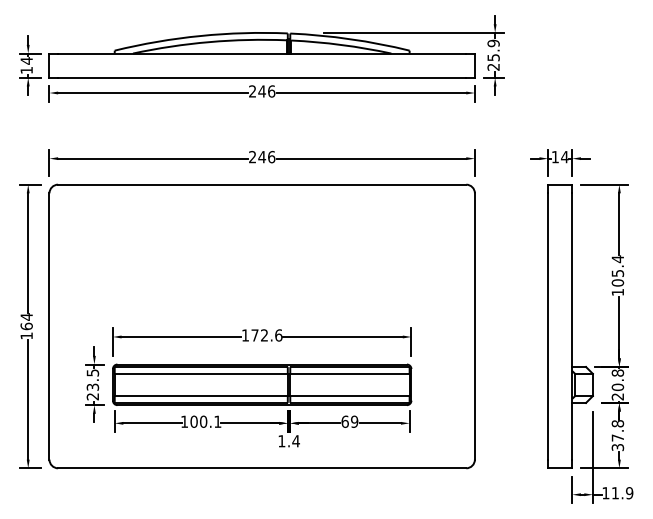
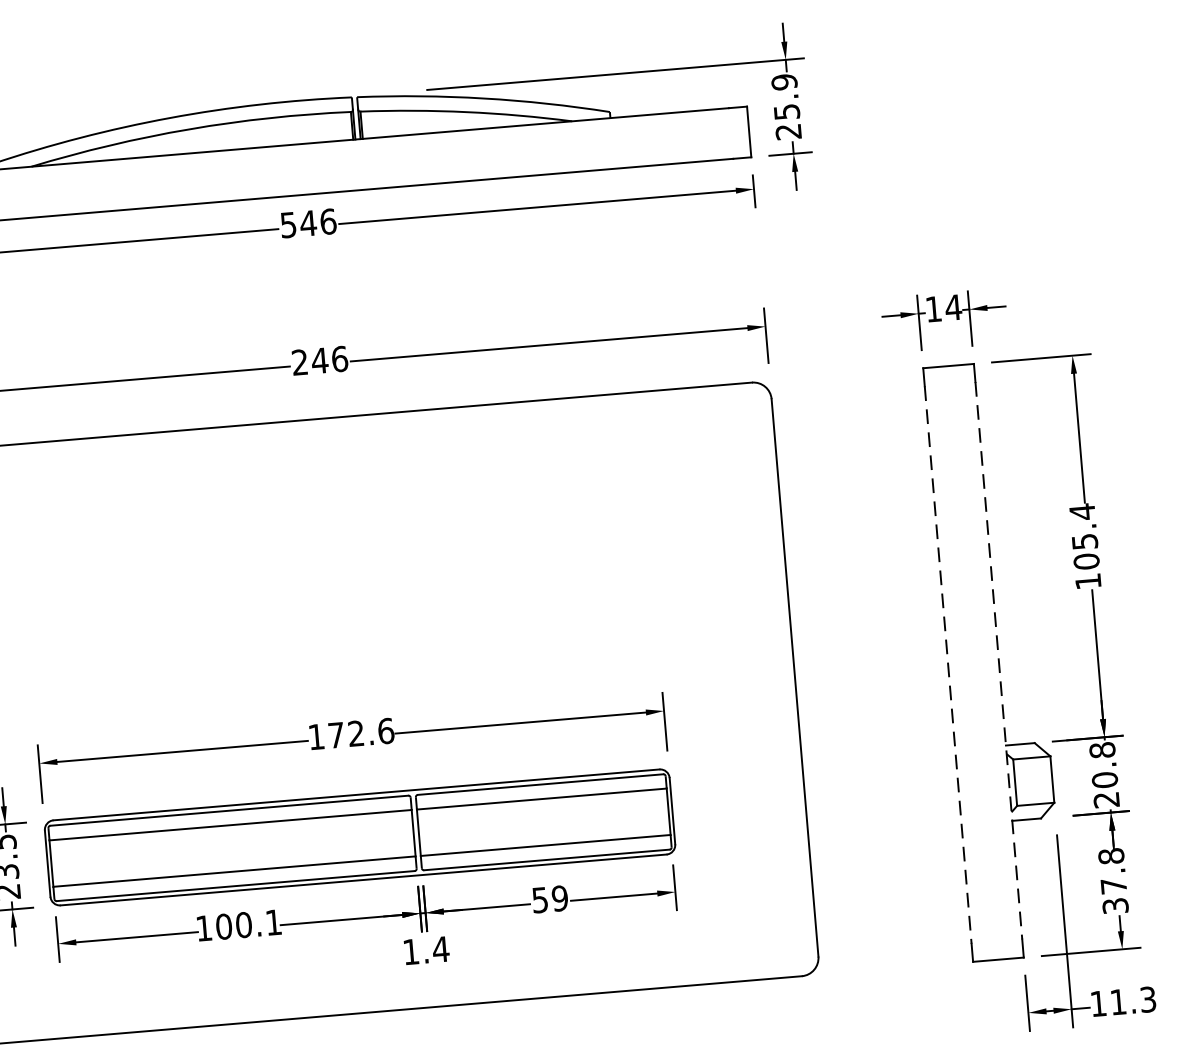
text: (252, 91) -> (288, 225), 246 -> 546
line: (548, 326) -> (949, 664), solid -> dashed
line: (572, 326) -> (999, 660), solid -> dashed
text: (344, 421) -> (538, 899), 69 -> 59
text: (629, 493) -> (1147, 1000), 11.9 -> 11.3

